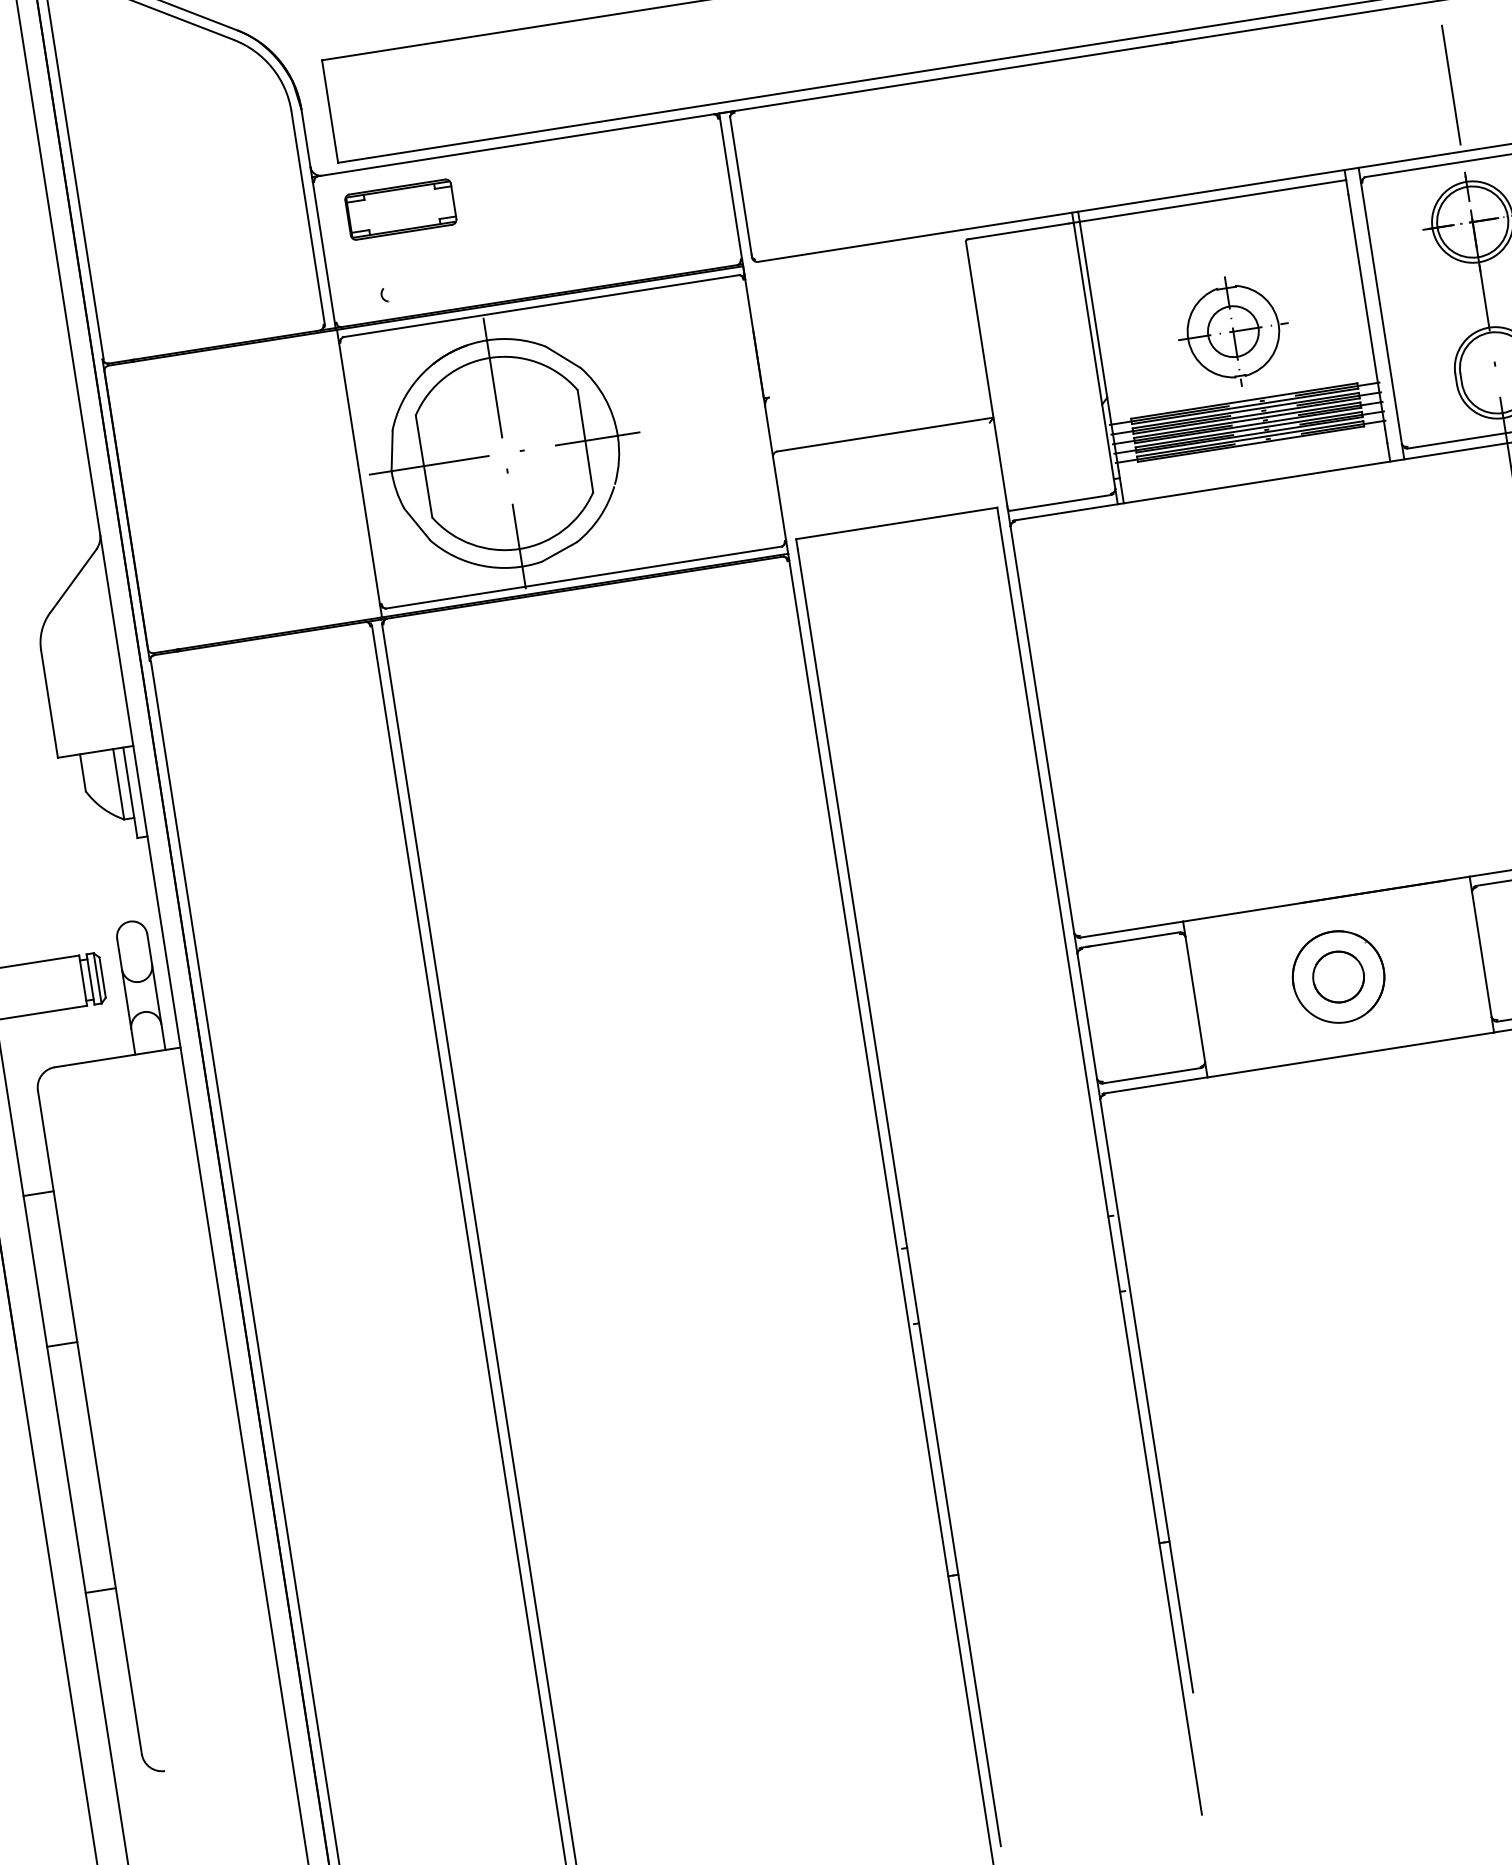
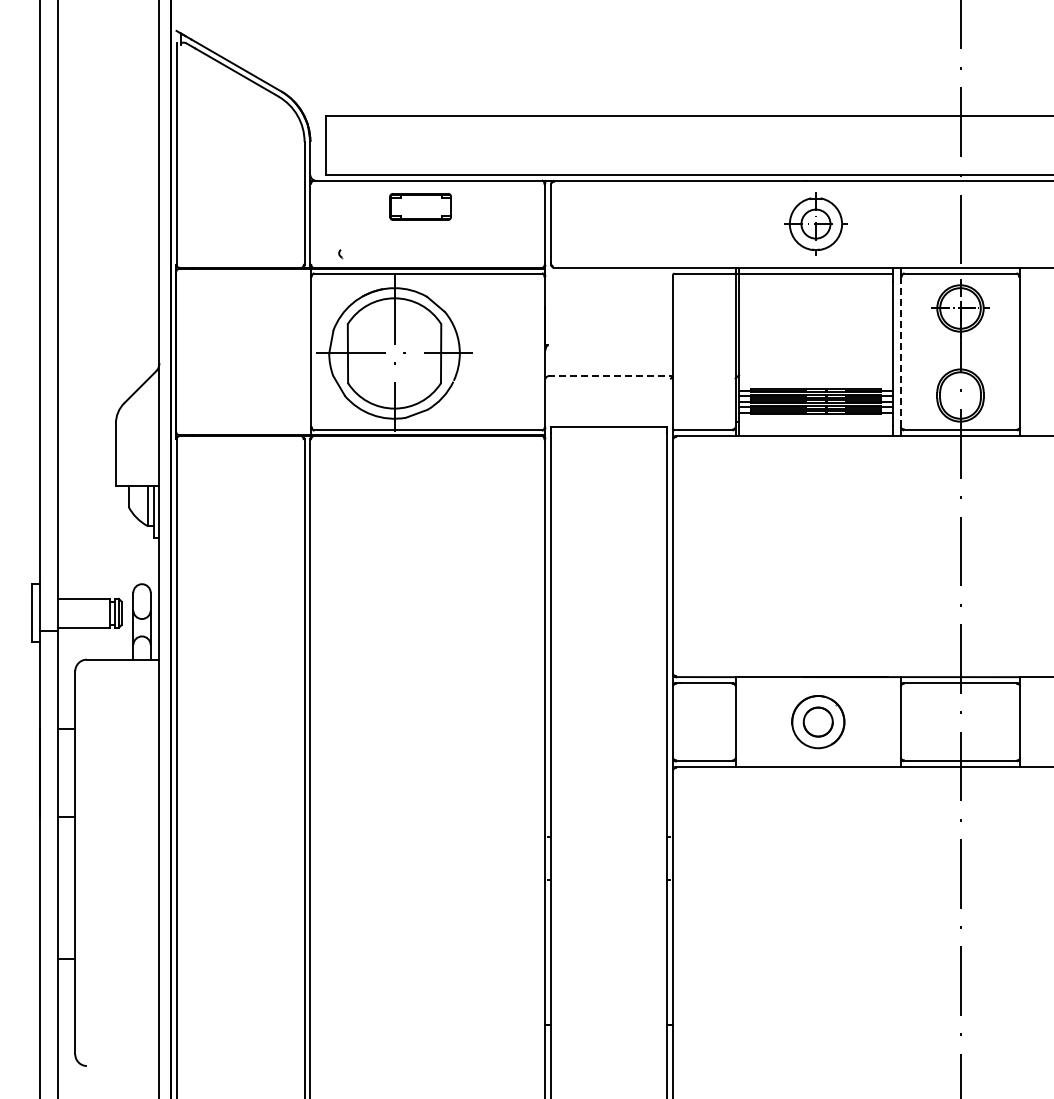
part: (400, 208) -> (420, 206), moved
line: (1382, 314) -> (901, 352), solid -> dashed
part: (1232, 330) -> (815, 223), moved
line: (886, 434) -> (611, 376), solid -> dashed

